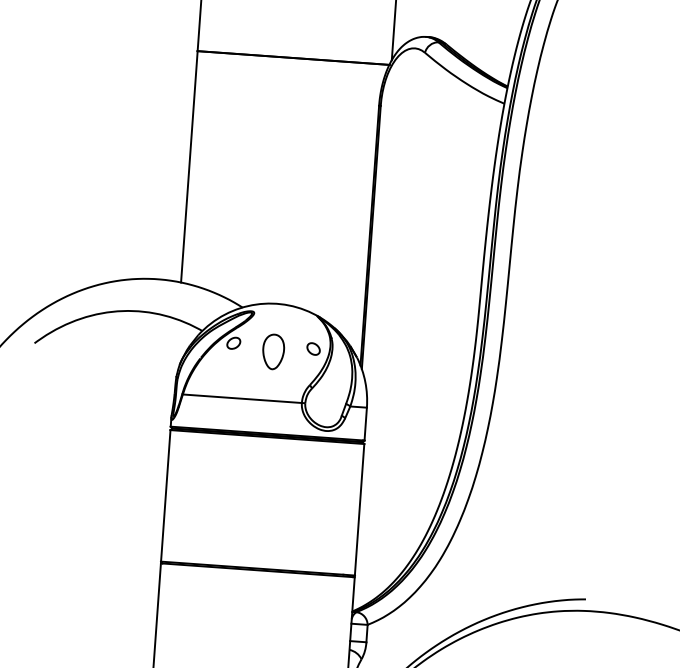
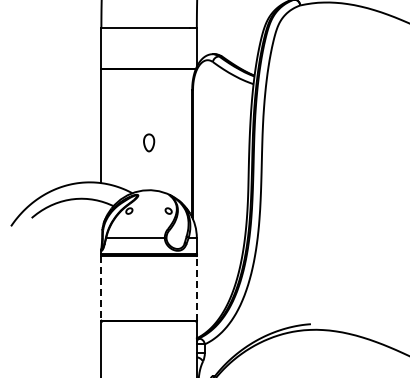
part: (274, 351) -> (149, 142), moved
line: (165, 496) -> (101, 288), solid -> dashed
line: (358, 508) -> (196, 287), solid -> dashed

